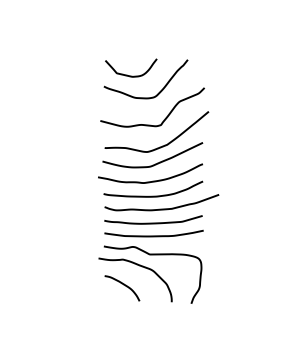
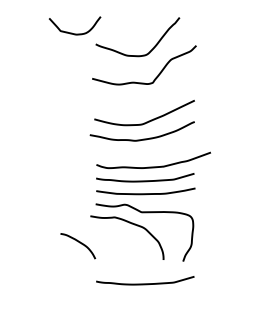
curve: (131, 75) -> (75, 33), moved
curve: (162, 145) -> (154, 103), removed
curve: (153, 195) -> (145, 153), removed
curve: (123, 285) -> (79, 243), moved
curve: (153, 325) -> (145, 283), added

